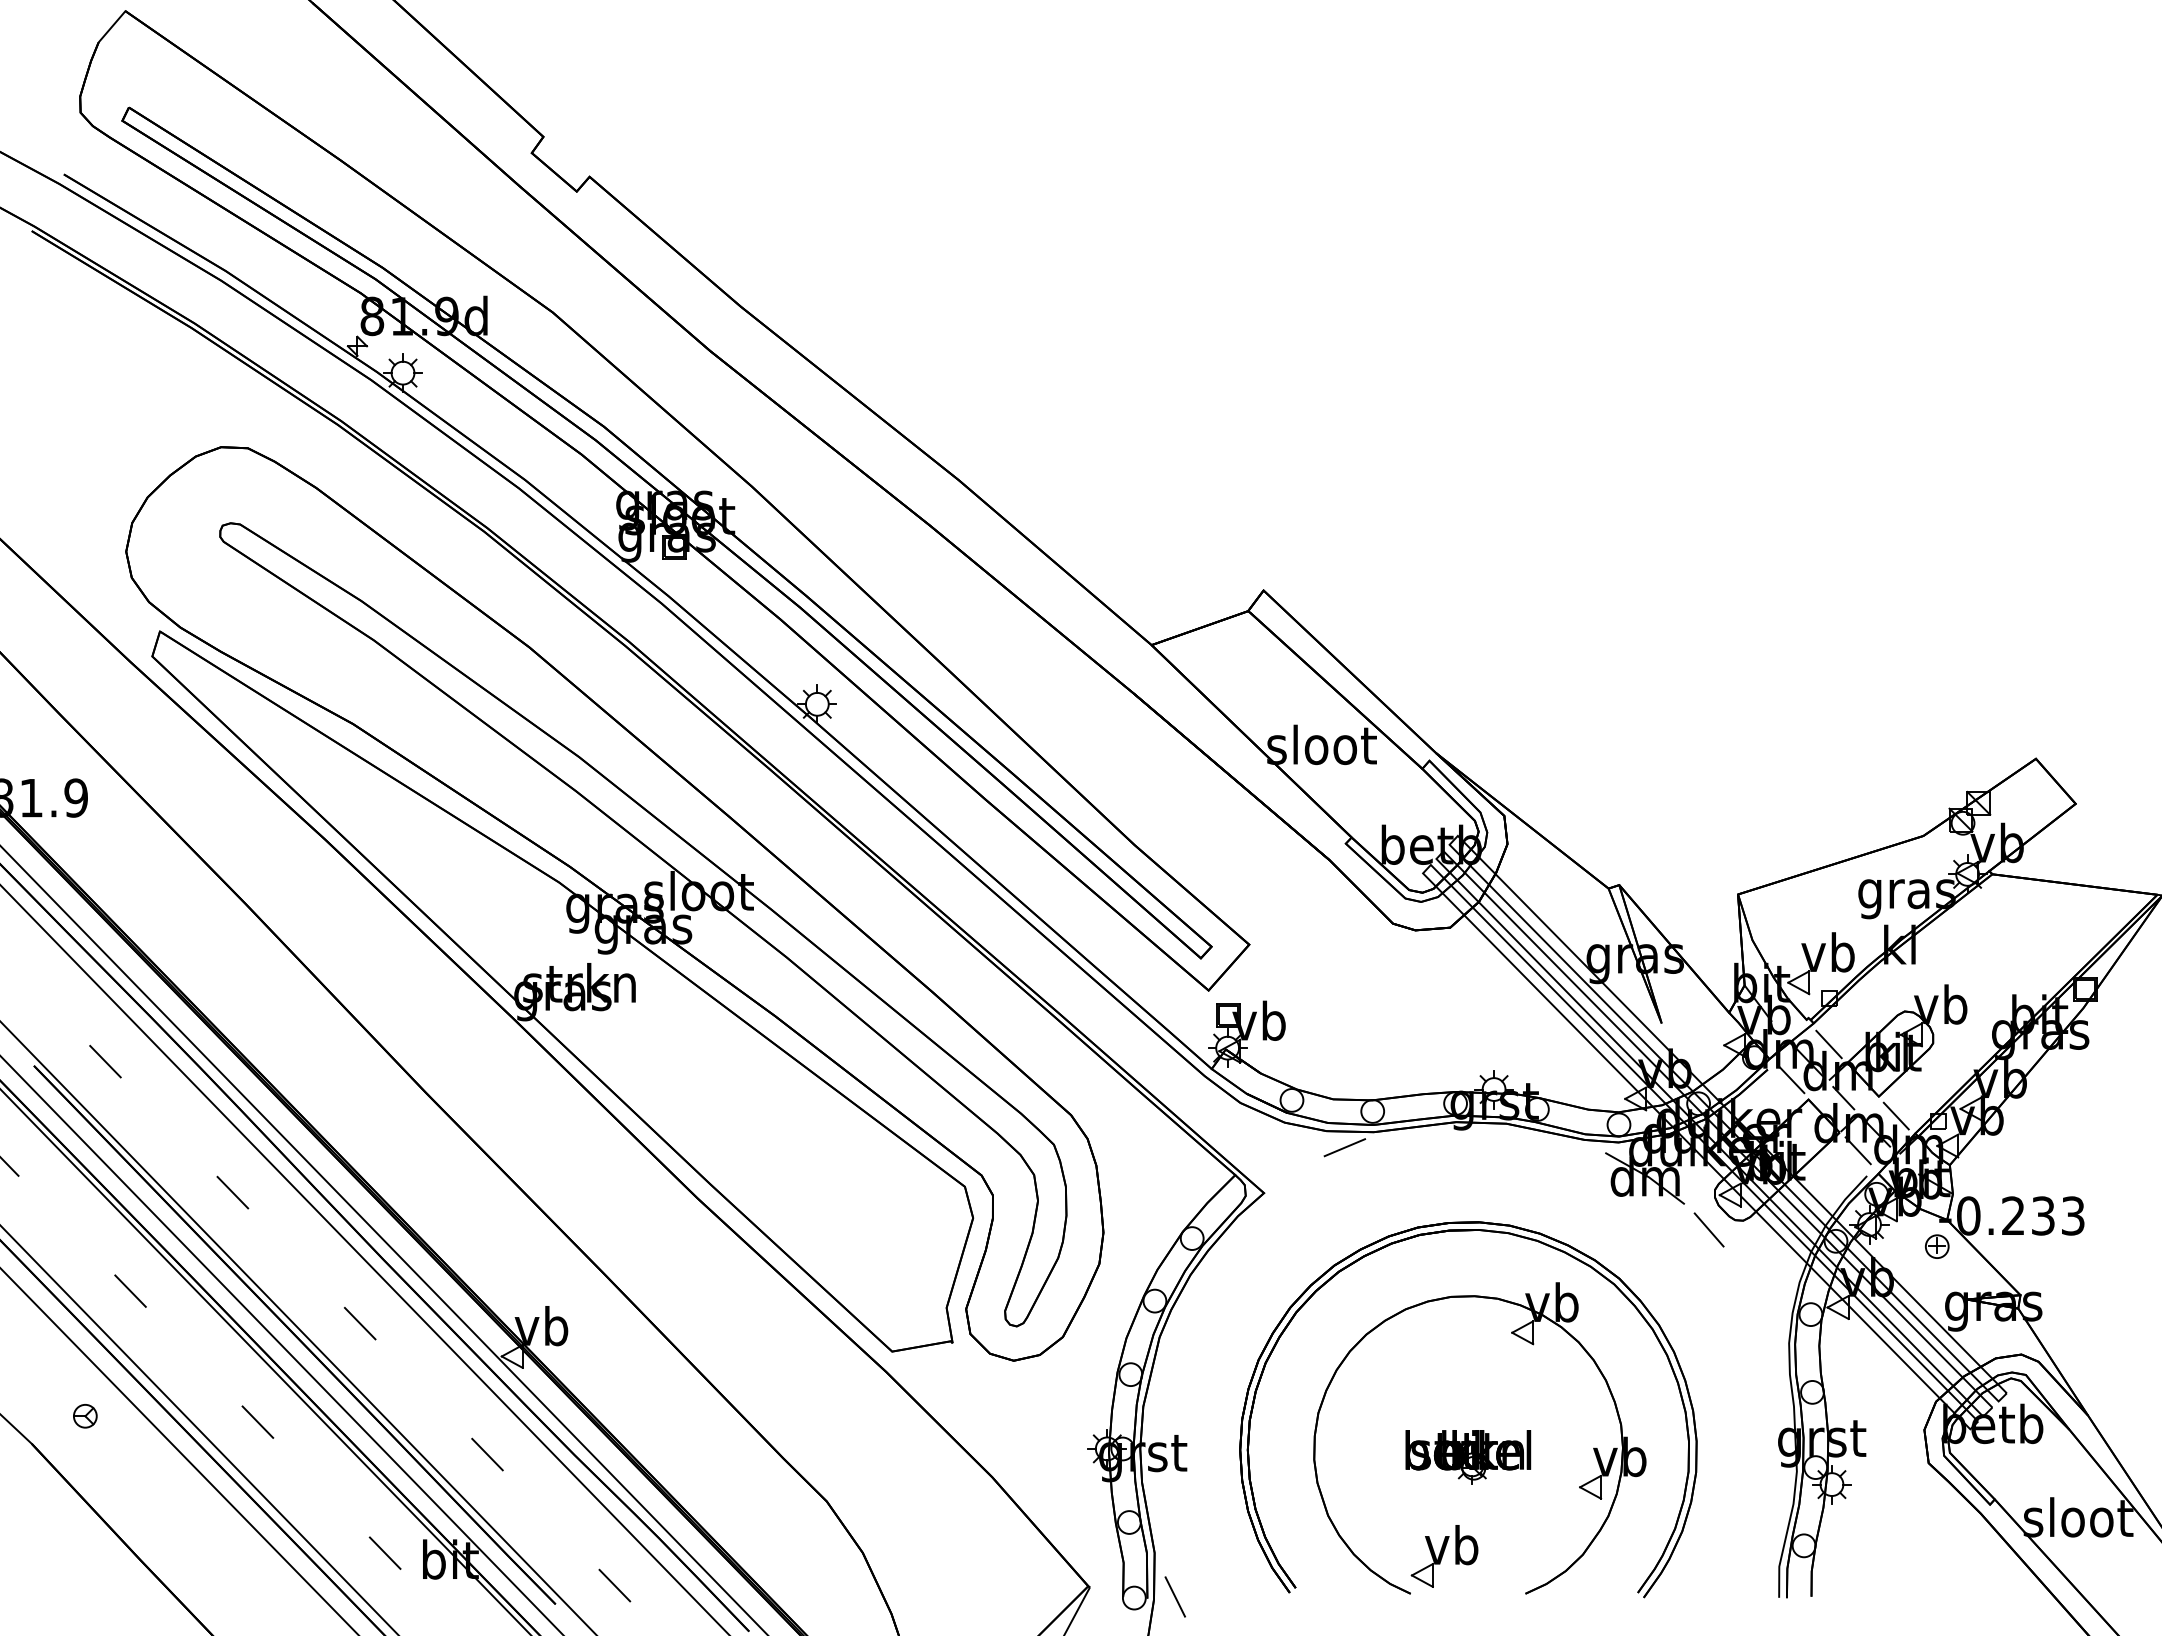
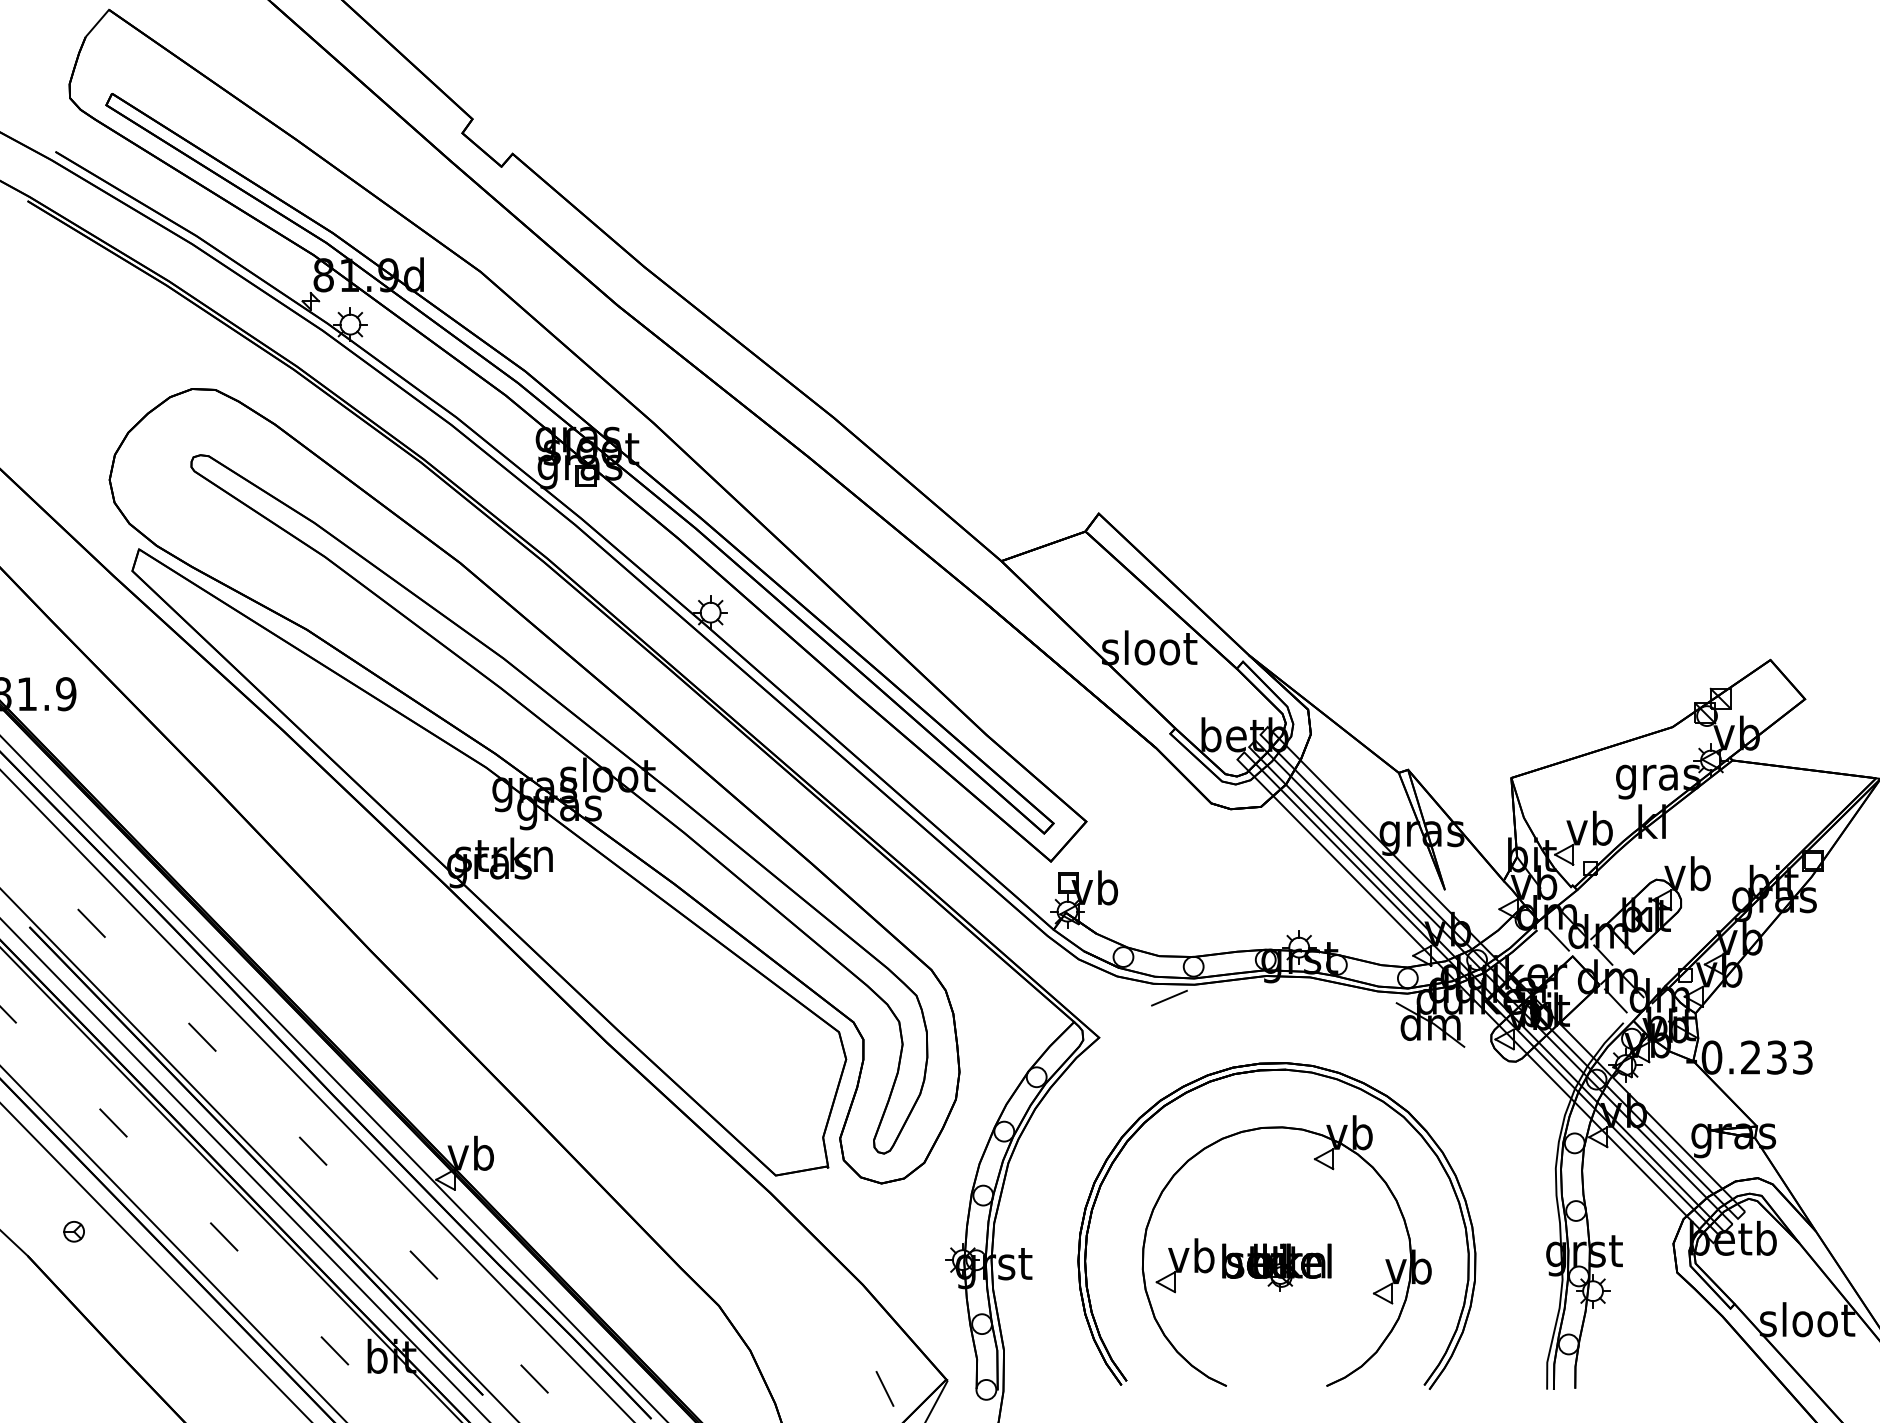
line: (1829, 1044) -> (1590, 908), removed
line: (1895, 1115) -> (1648, 970), removed
line: (1708, 1229) -> (1485, 1069), removed
part: (1937, 1246) -> (1684, 1084), removed
part: (1443, 1556) -> (1184, 1265), moved
line: (1174, 1596) -> (884, 1388), moved

